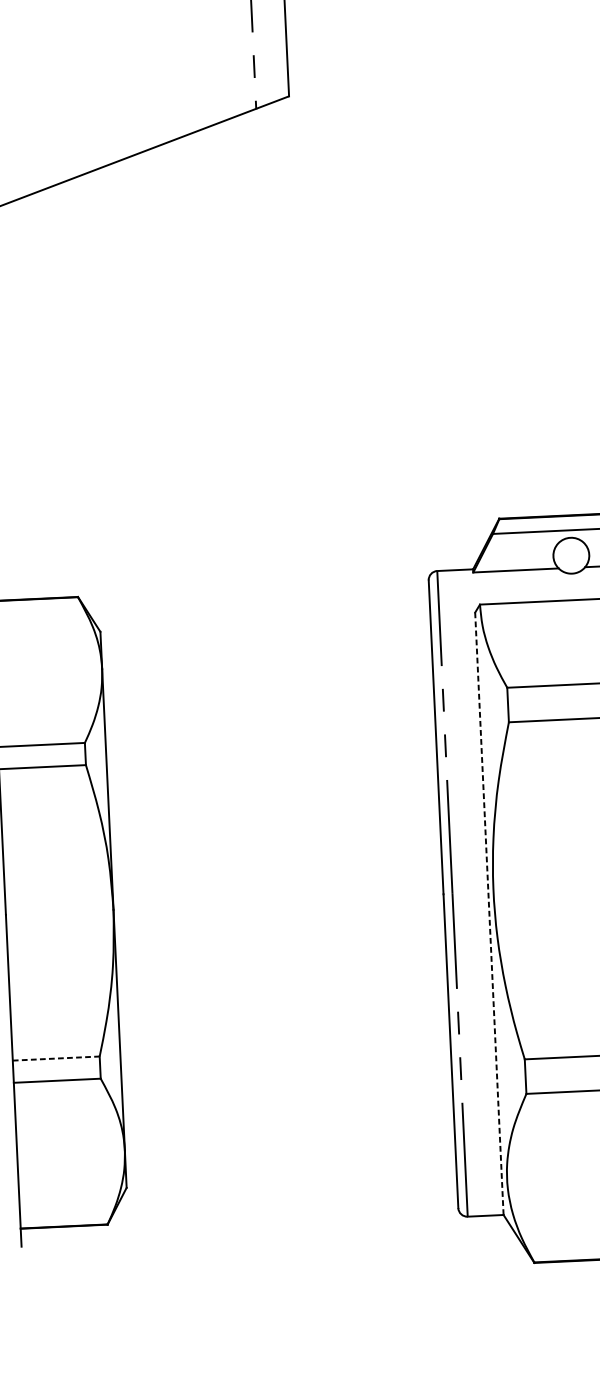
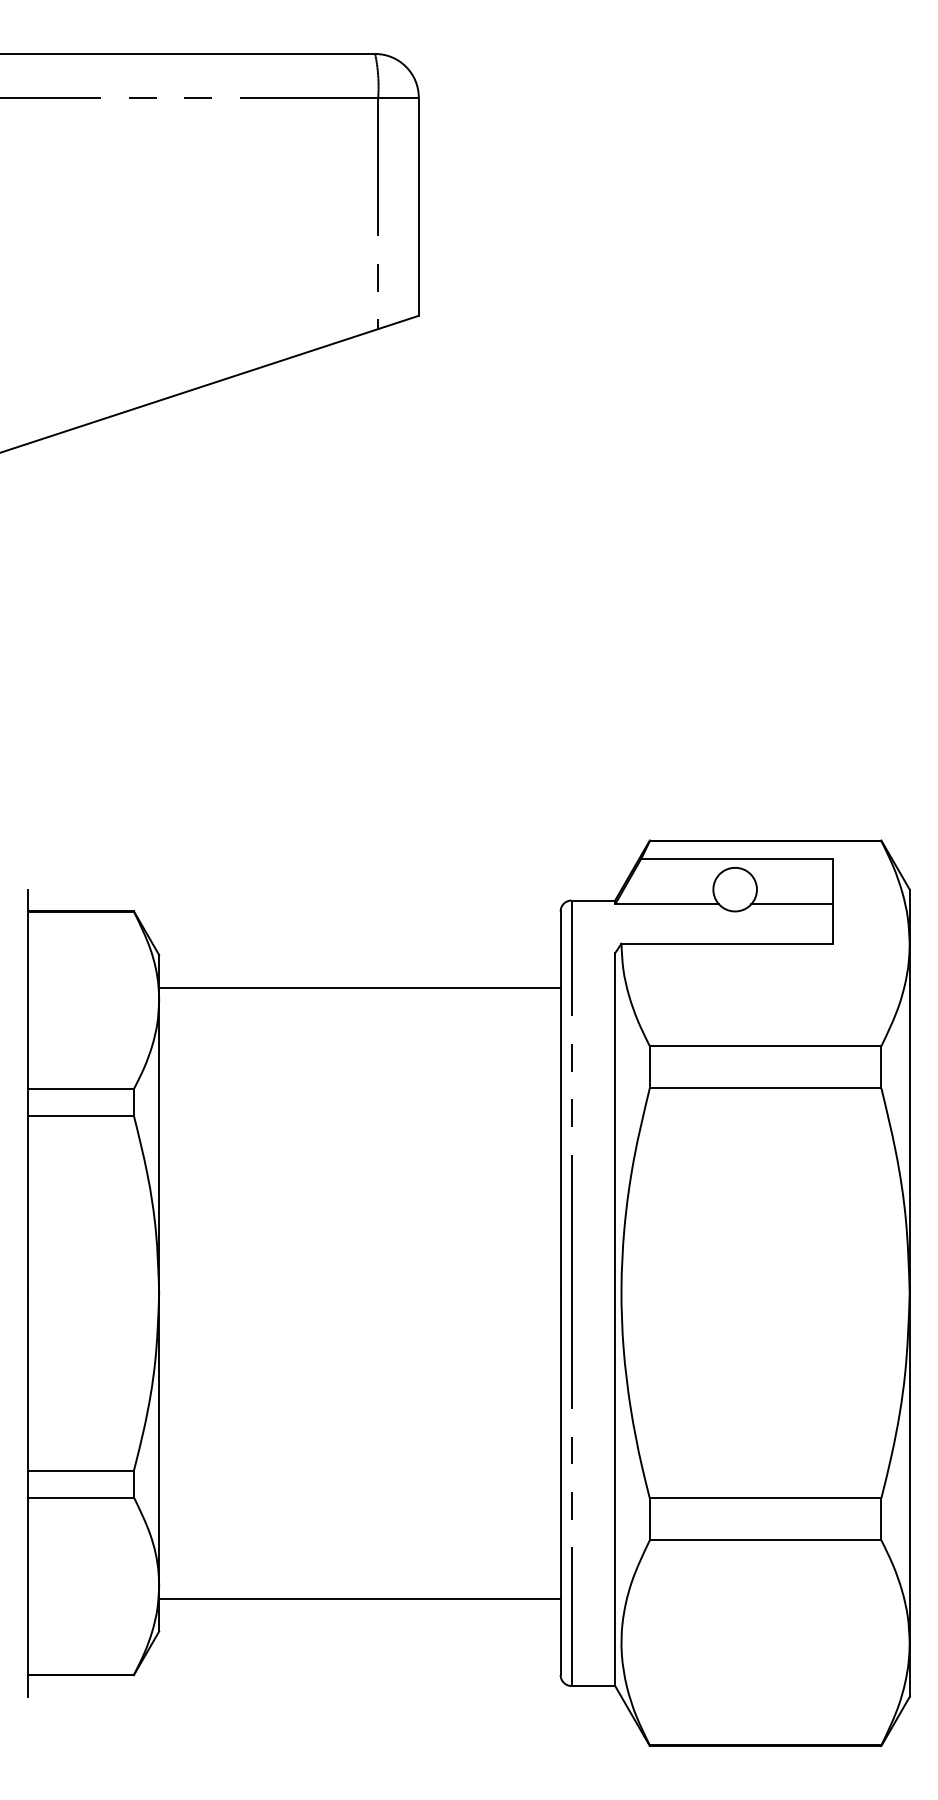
line: (266, 650) -> (359, 987), added
line: (489, 913) -> (615, 1319), dashed -> solid
line: (56, 1058) -> (81, 1470), dashed -> solid
line: (290, 1152) -> (359, 1598), added

